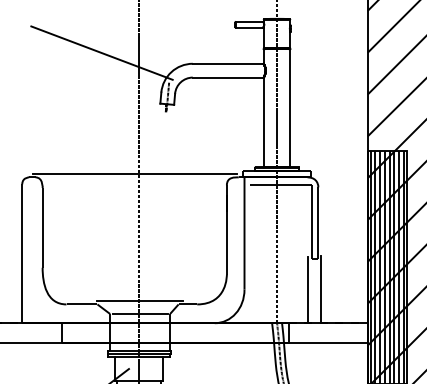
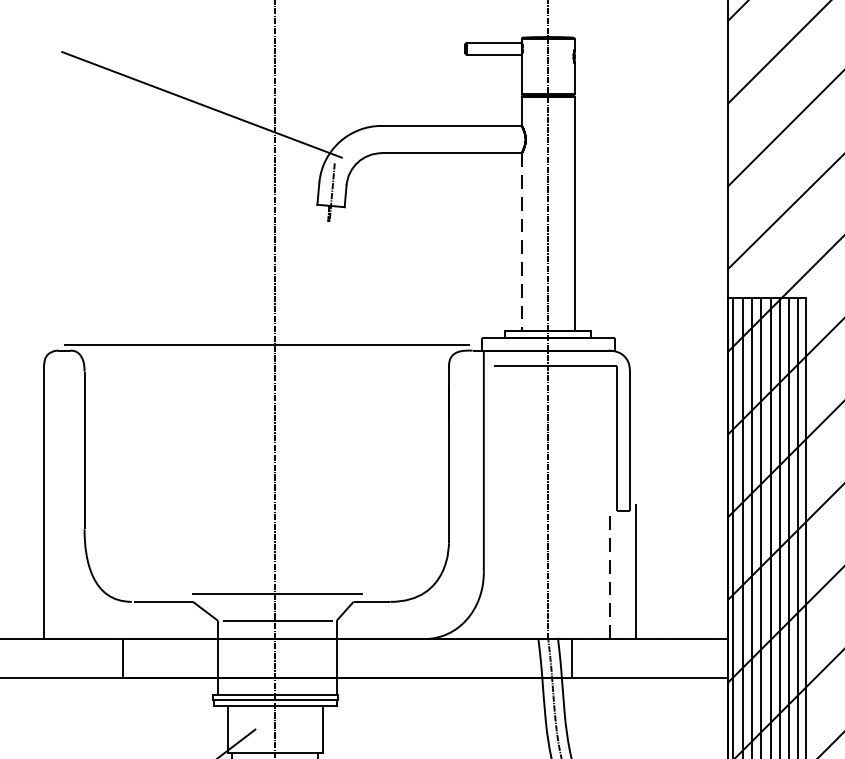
line: (263, 122) -> (521, 242), solid -> dashed
line: (308, 290) -> (610, 574), solid -> dashed

